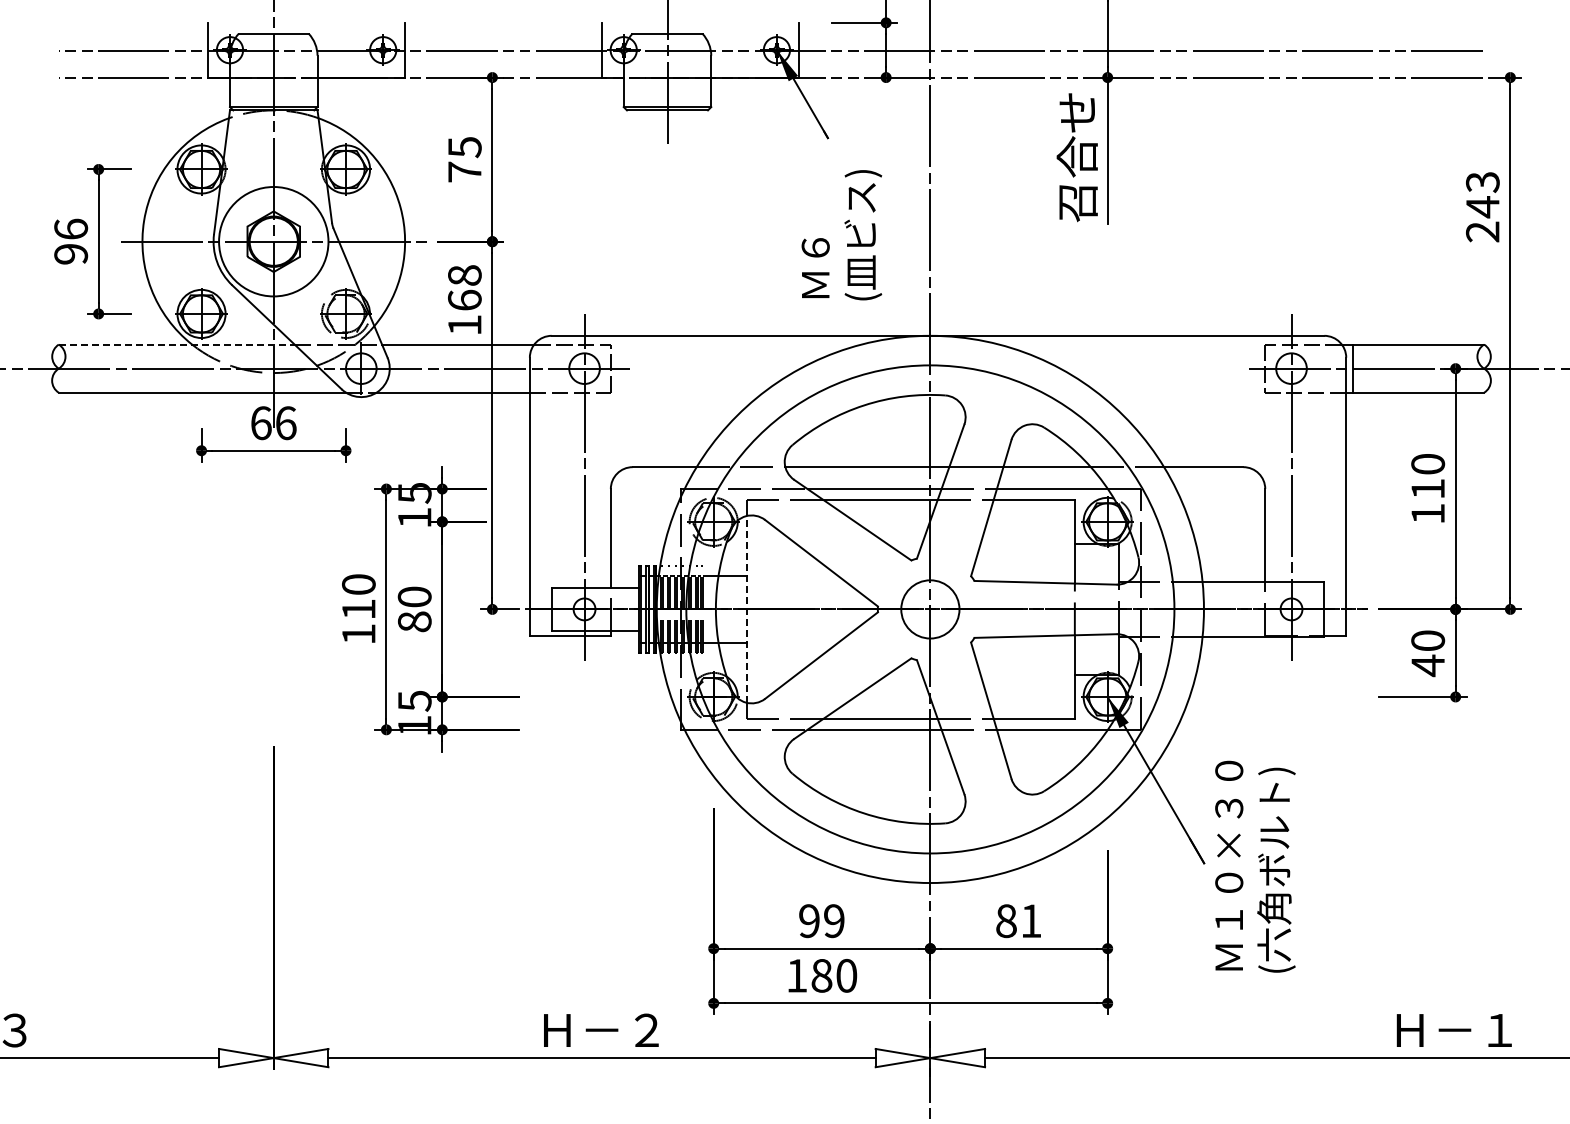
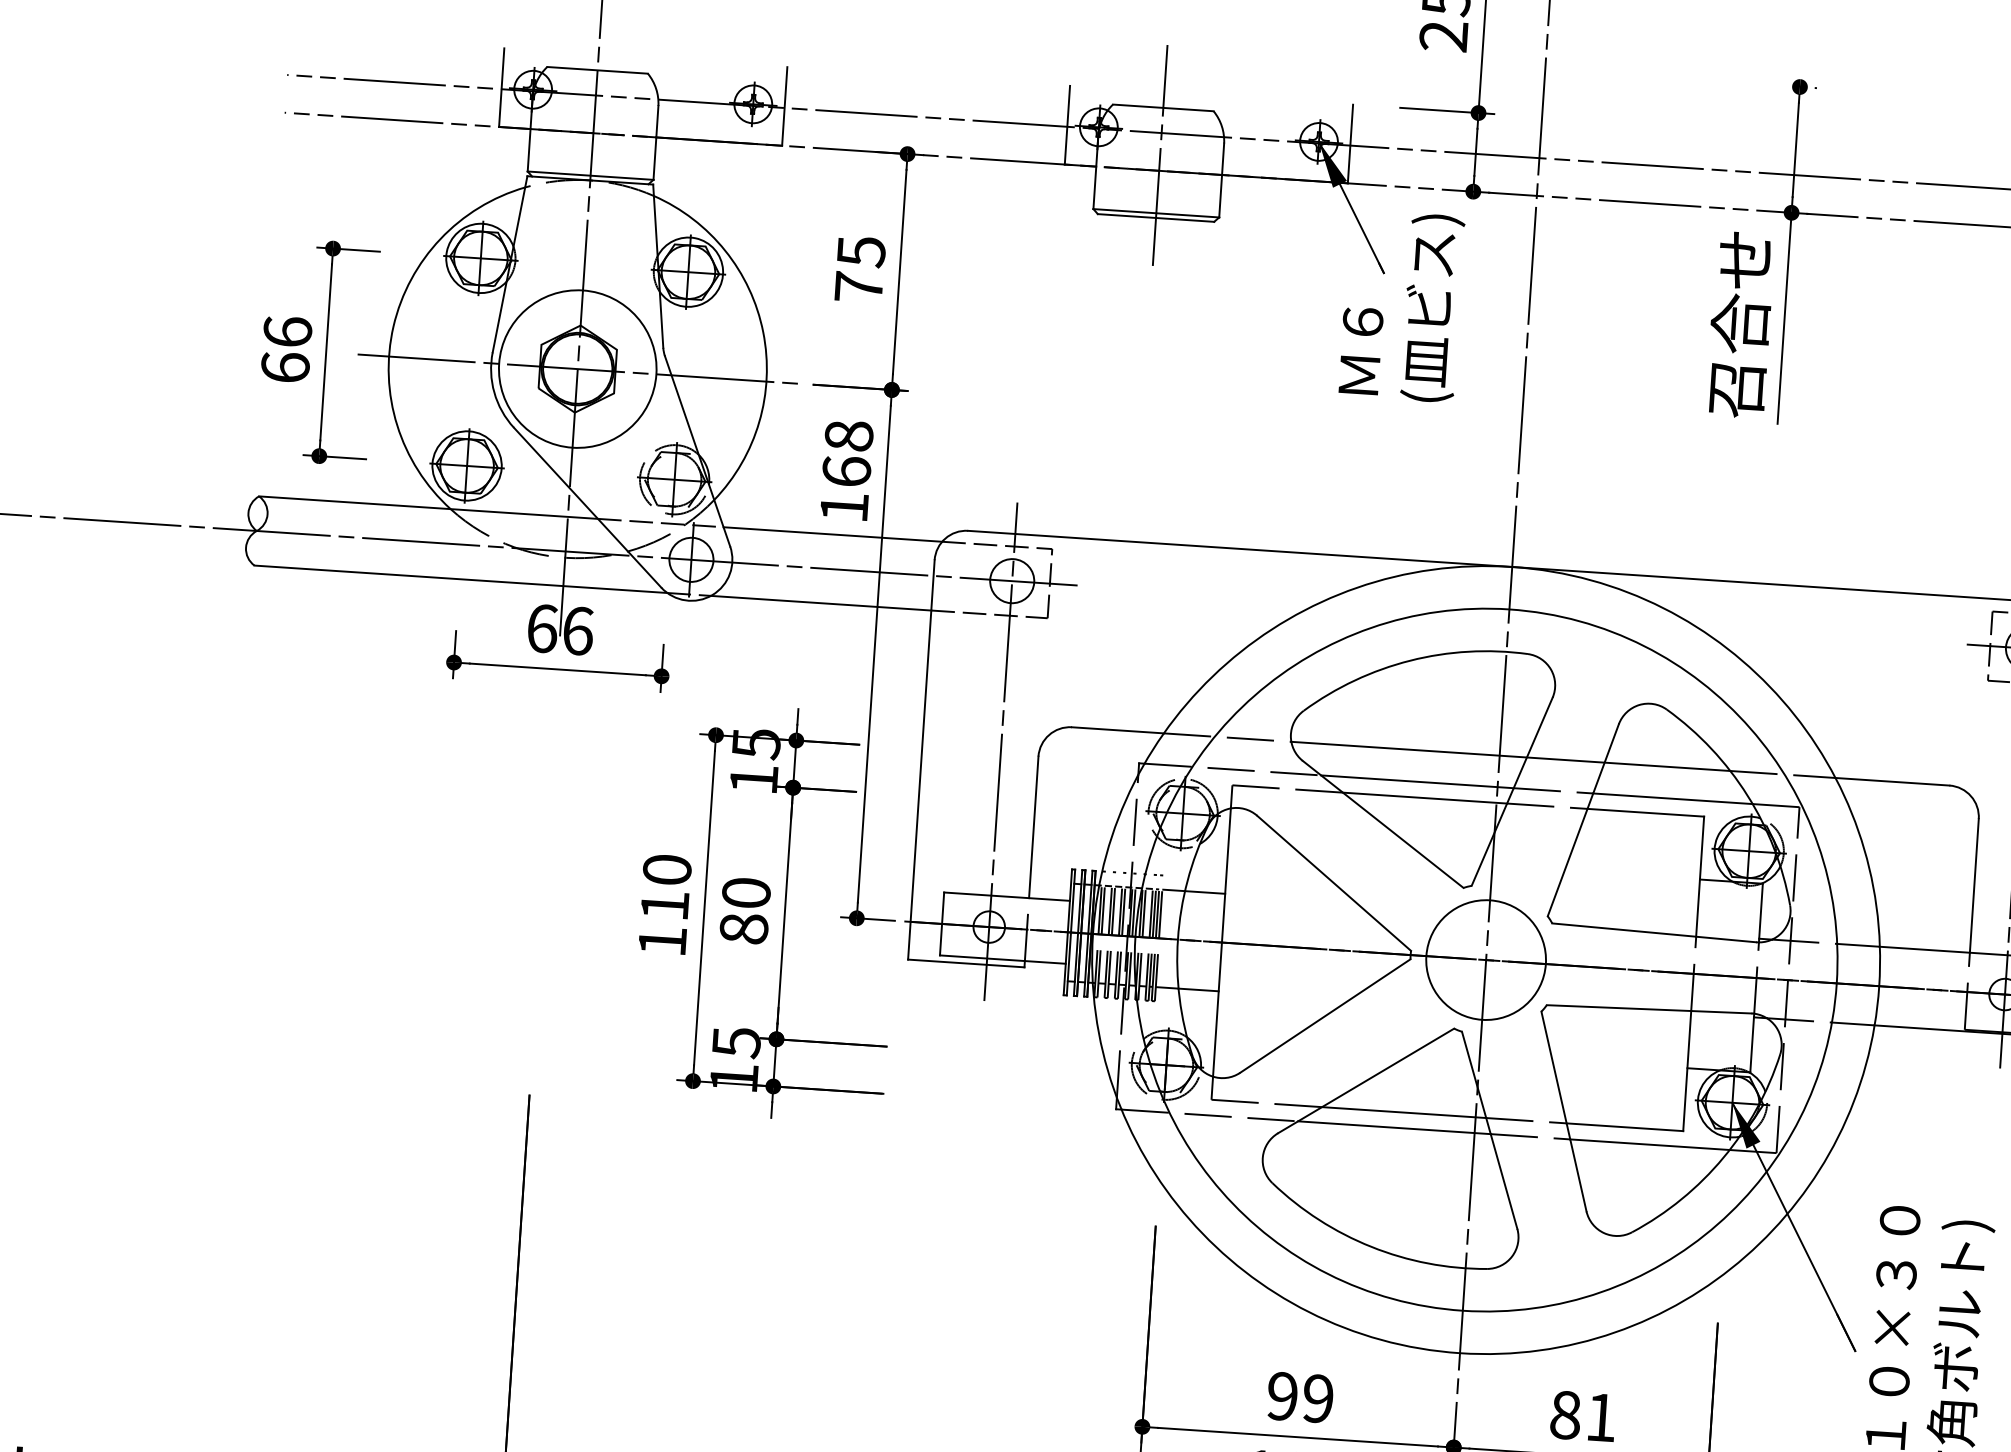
text: (841, 235) -> (1401, 306), moved
text: (71, 253) -> (286, 366), 96 -> 66
line: (176, 344) -> (428, 507), dashed -> solid
line: (746, 608) -> (1221, 941), dashed -> solid
circle: (929, 609) -> (1484, 960), size x1.43

